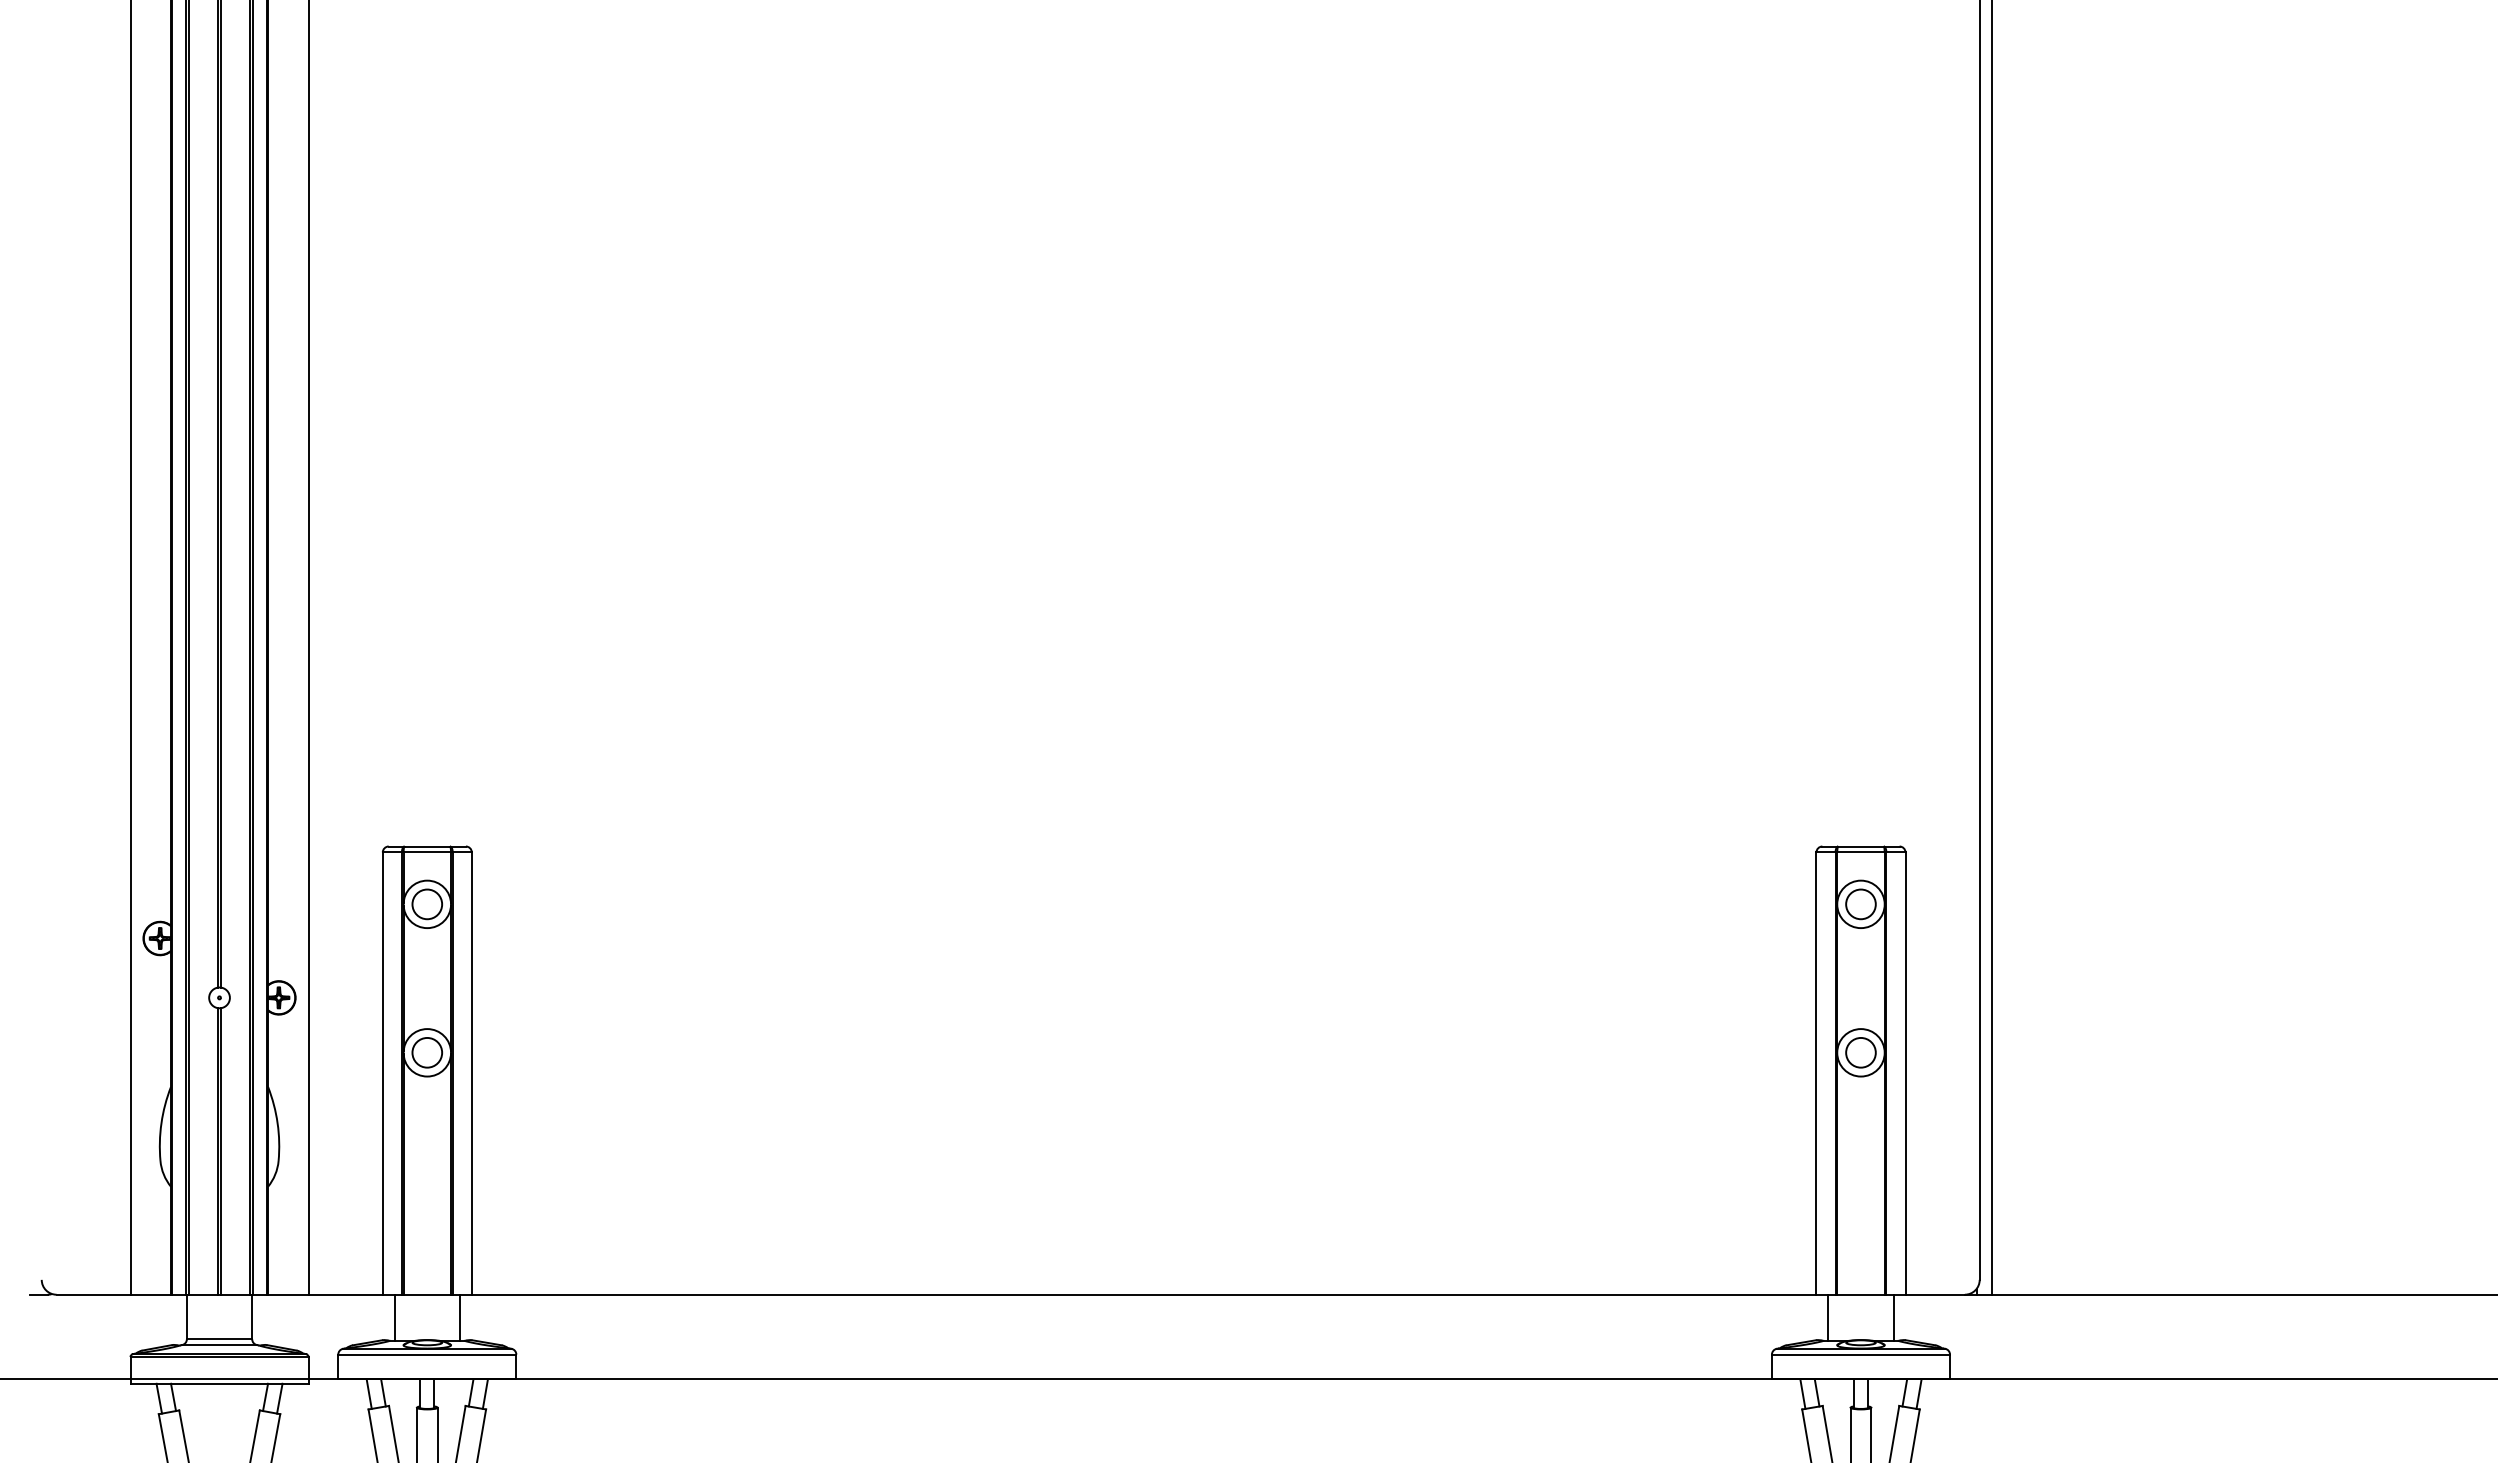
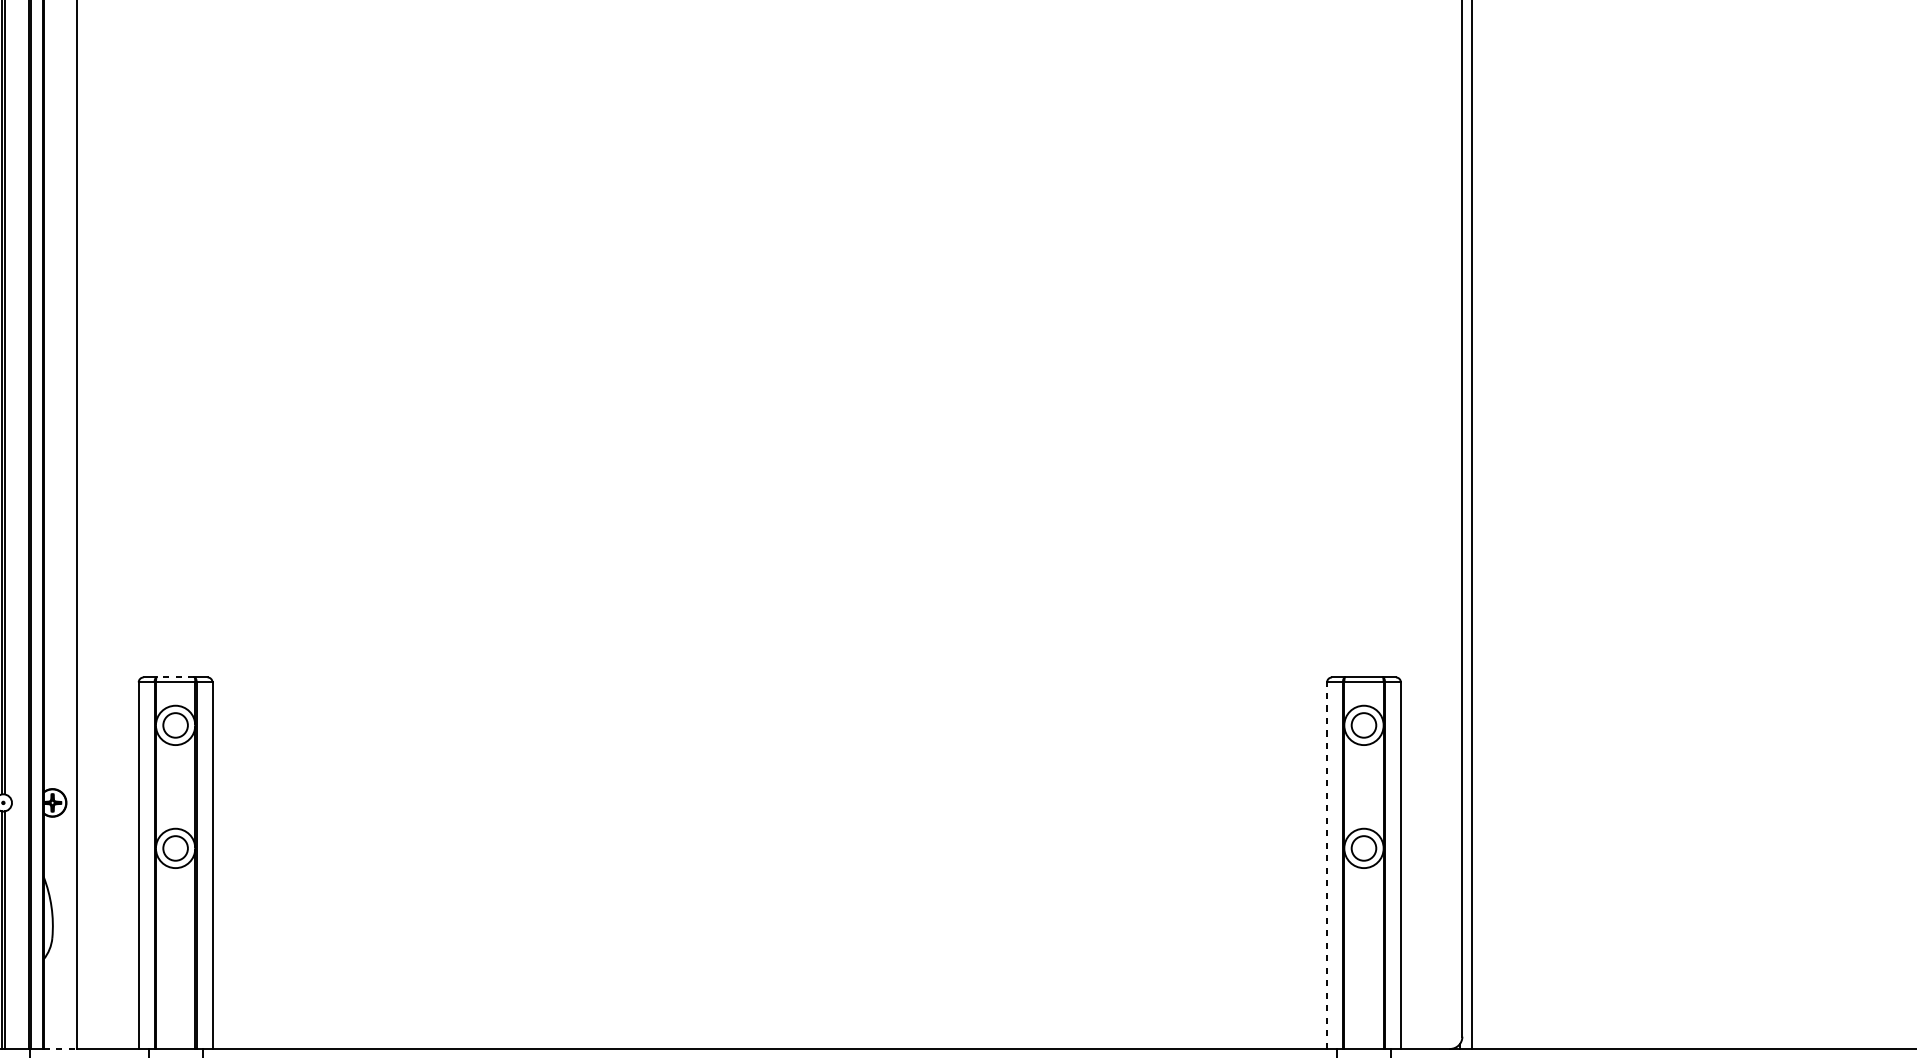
line: (427, 846) -> (175, 677), solid -> dashed
line: (1816, 1073) -> (1327, 865), solid -> dashed
line: (288, 1294) -> (60, 1048), solid -> dashed

